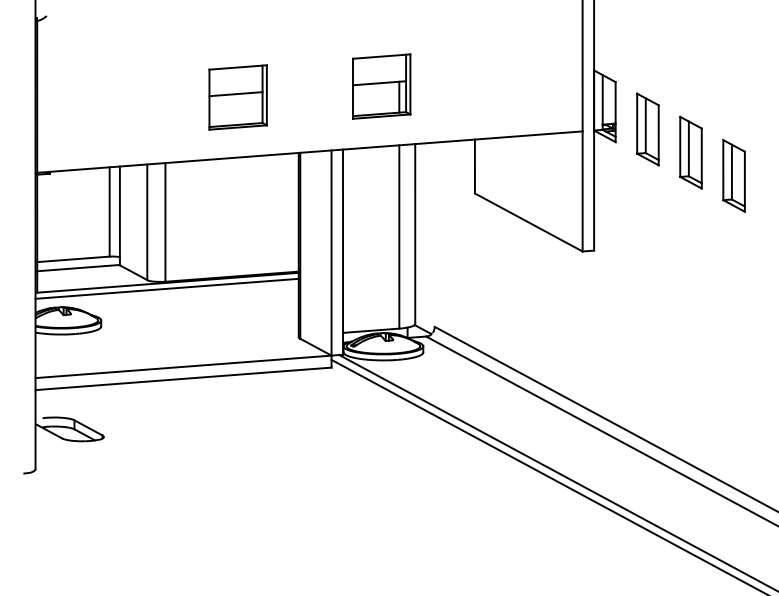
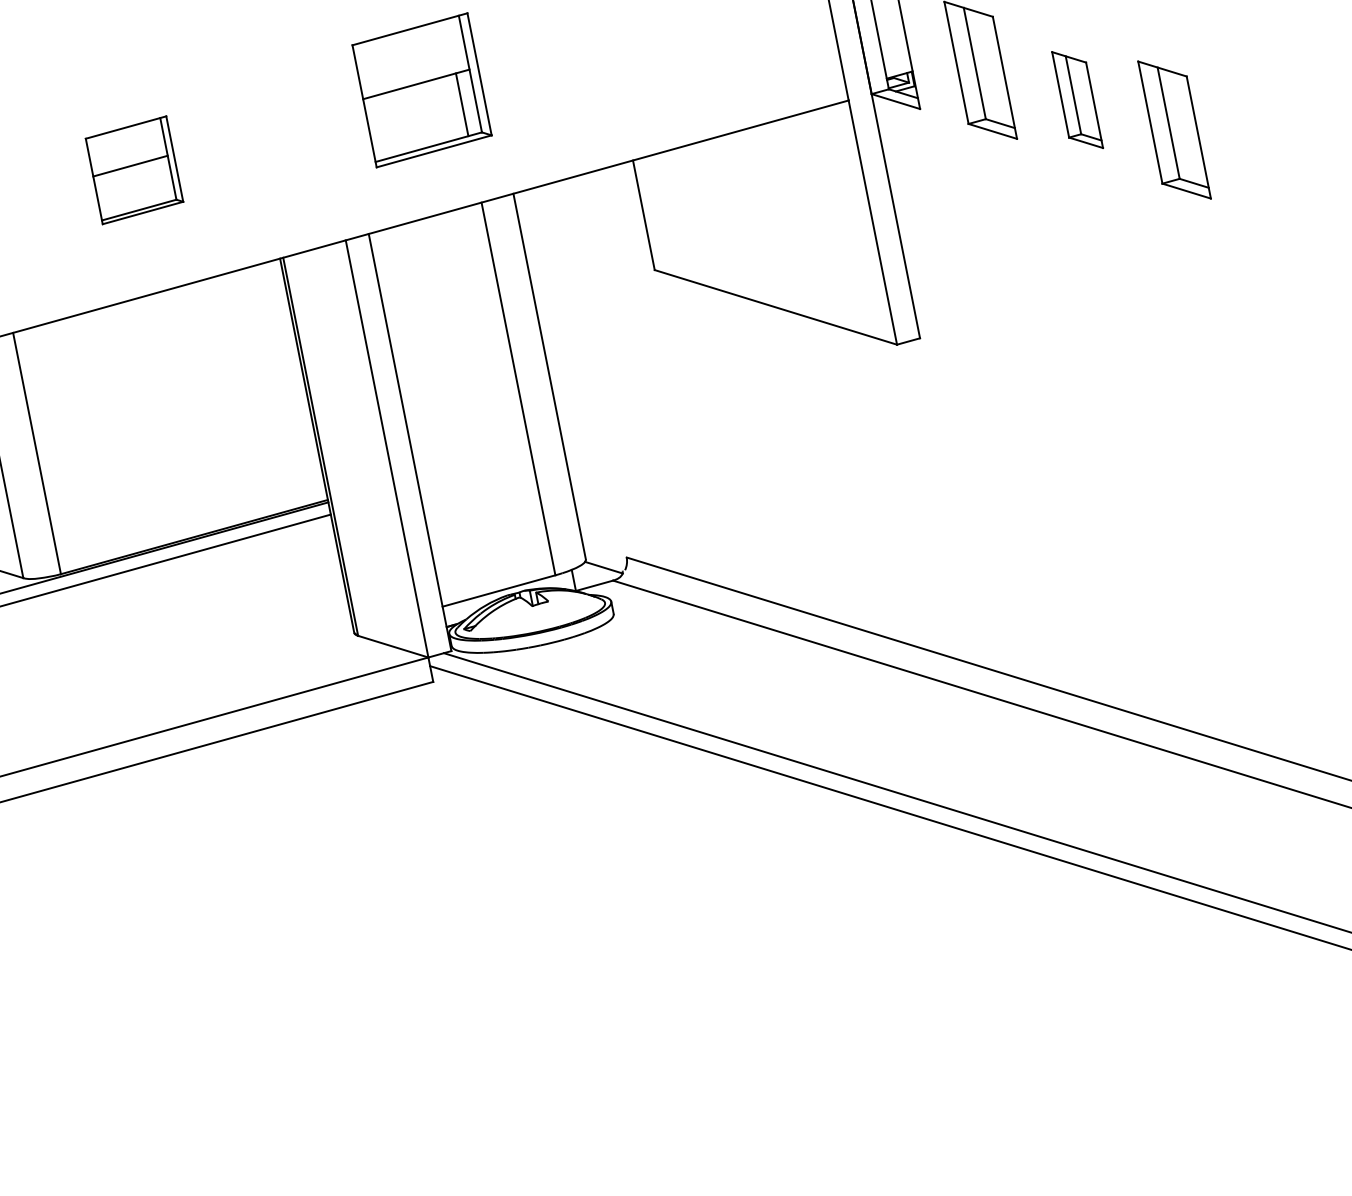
part: (237, 97) -> (133, 170), size x0.7
part: (690, 152) -> (1076, 99), size x0.7

